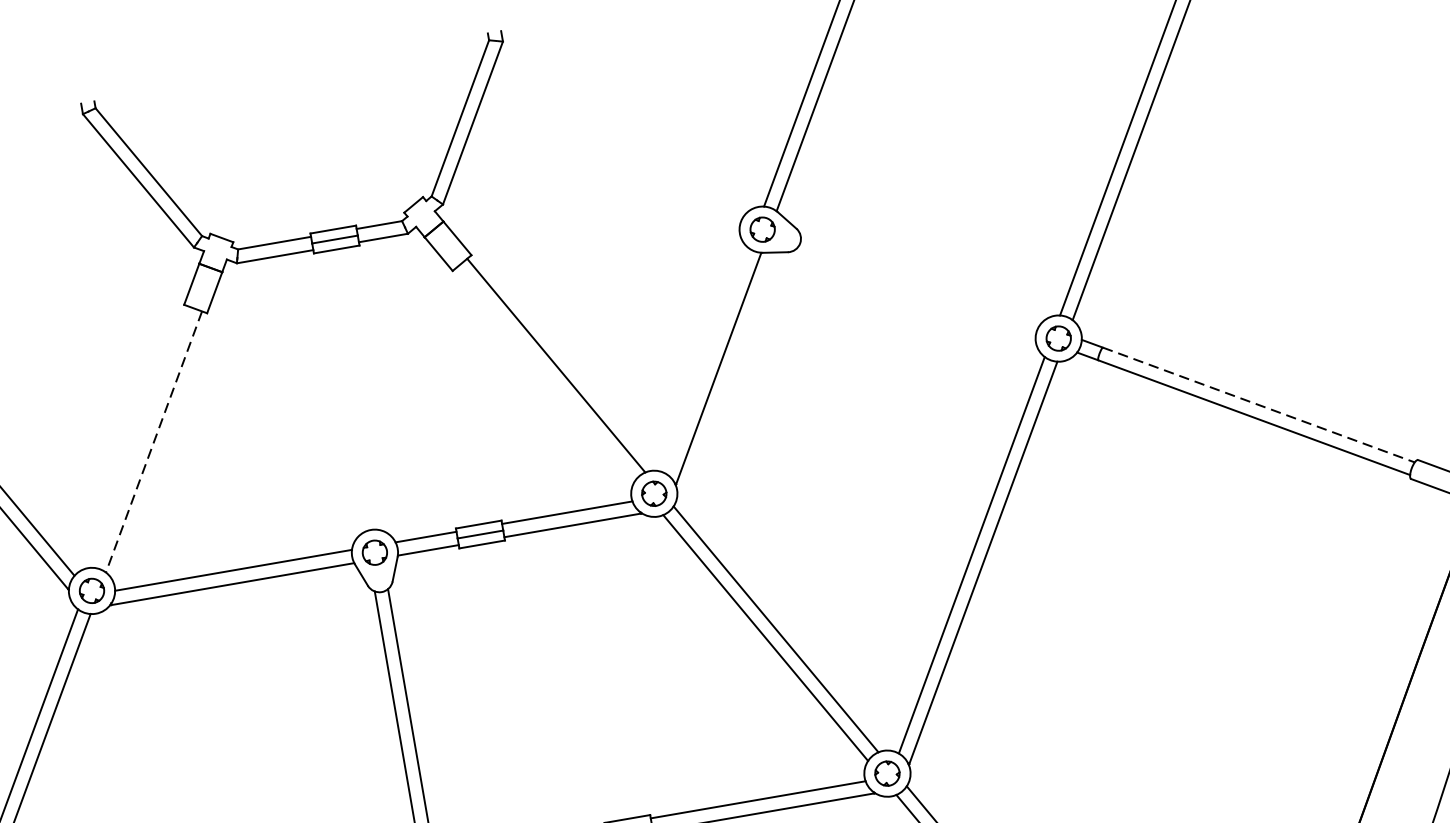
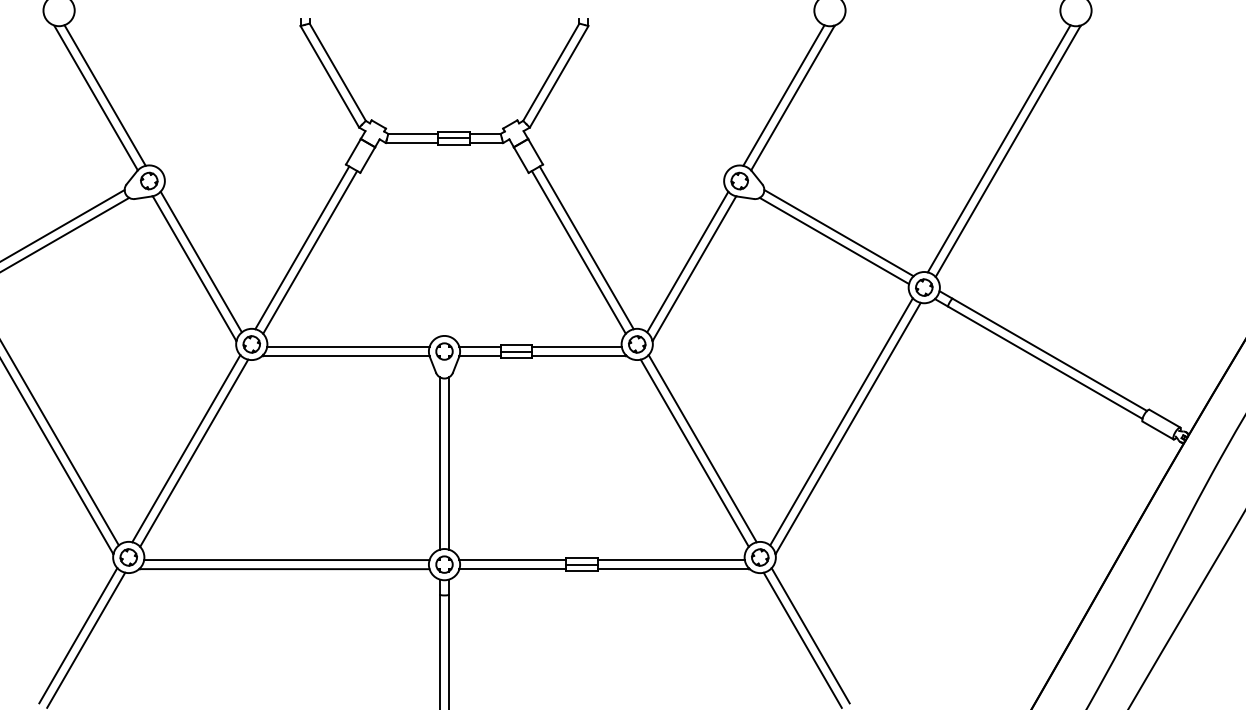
line: (919, 281) -> (838, 233), added
line: (915, 292) -> (834, 240), added
line: (706, 360) -> (687, 261), added
line: (545, 374) -> (578, 252), added
line: (1259, 405) -> (1050, 355), dashed -> solid
line: (141, 436) -> (302, 247), added
line: (154, 442) -> (310, 252), dashed -> solid

